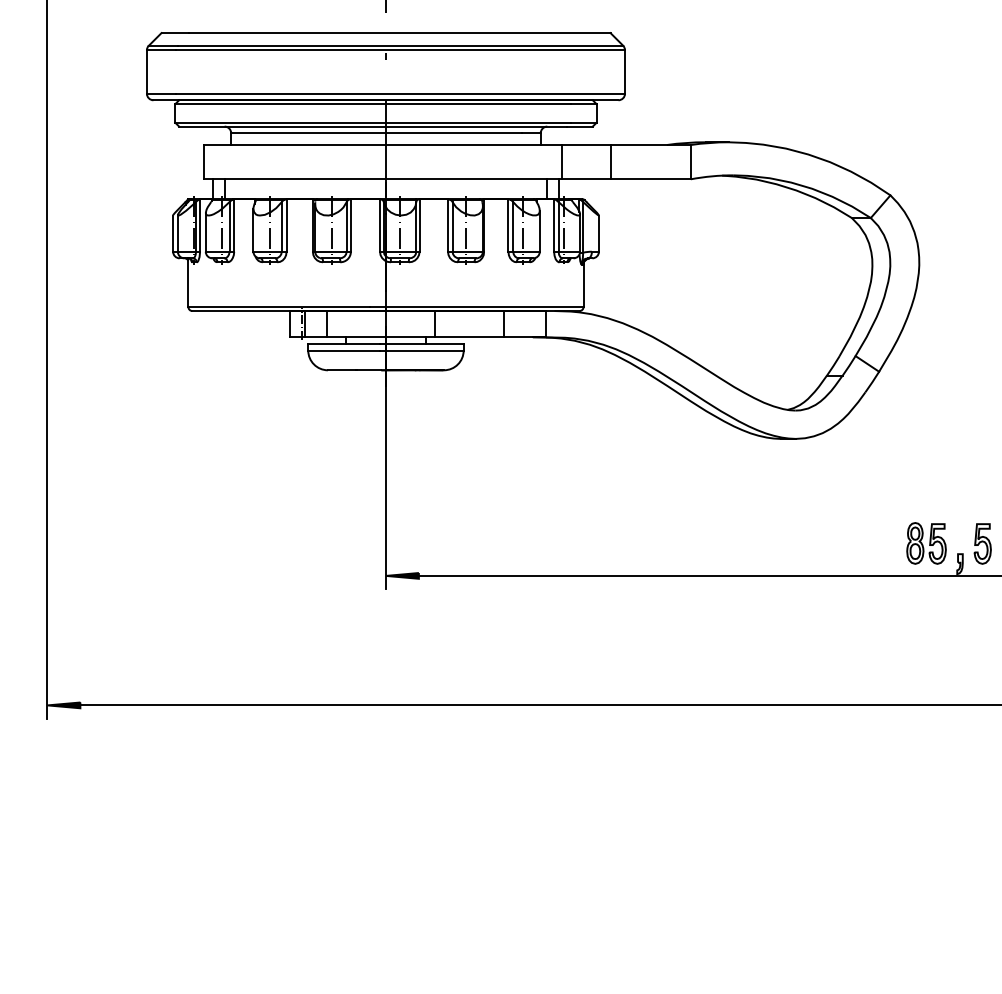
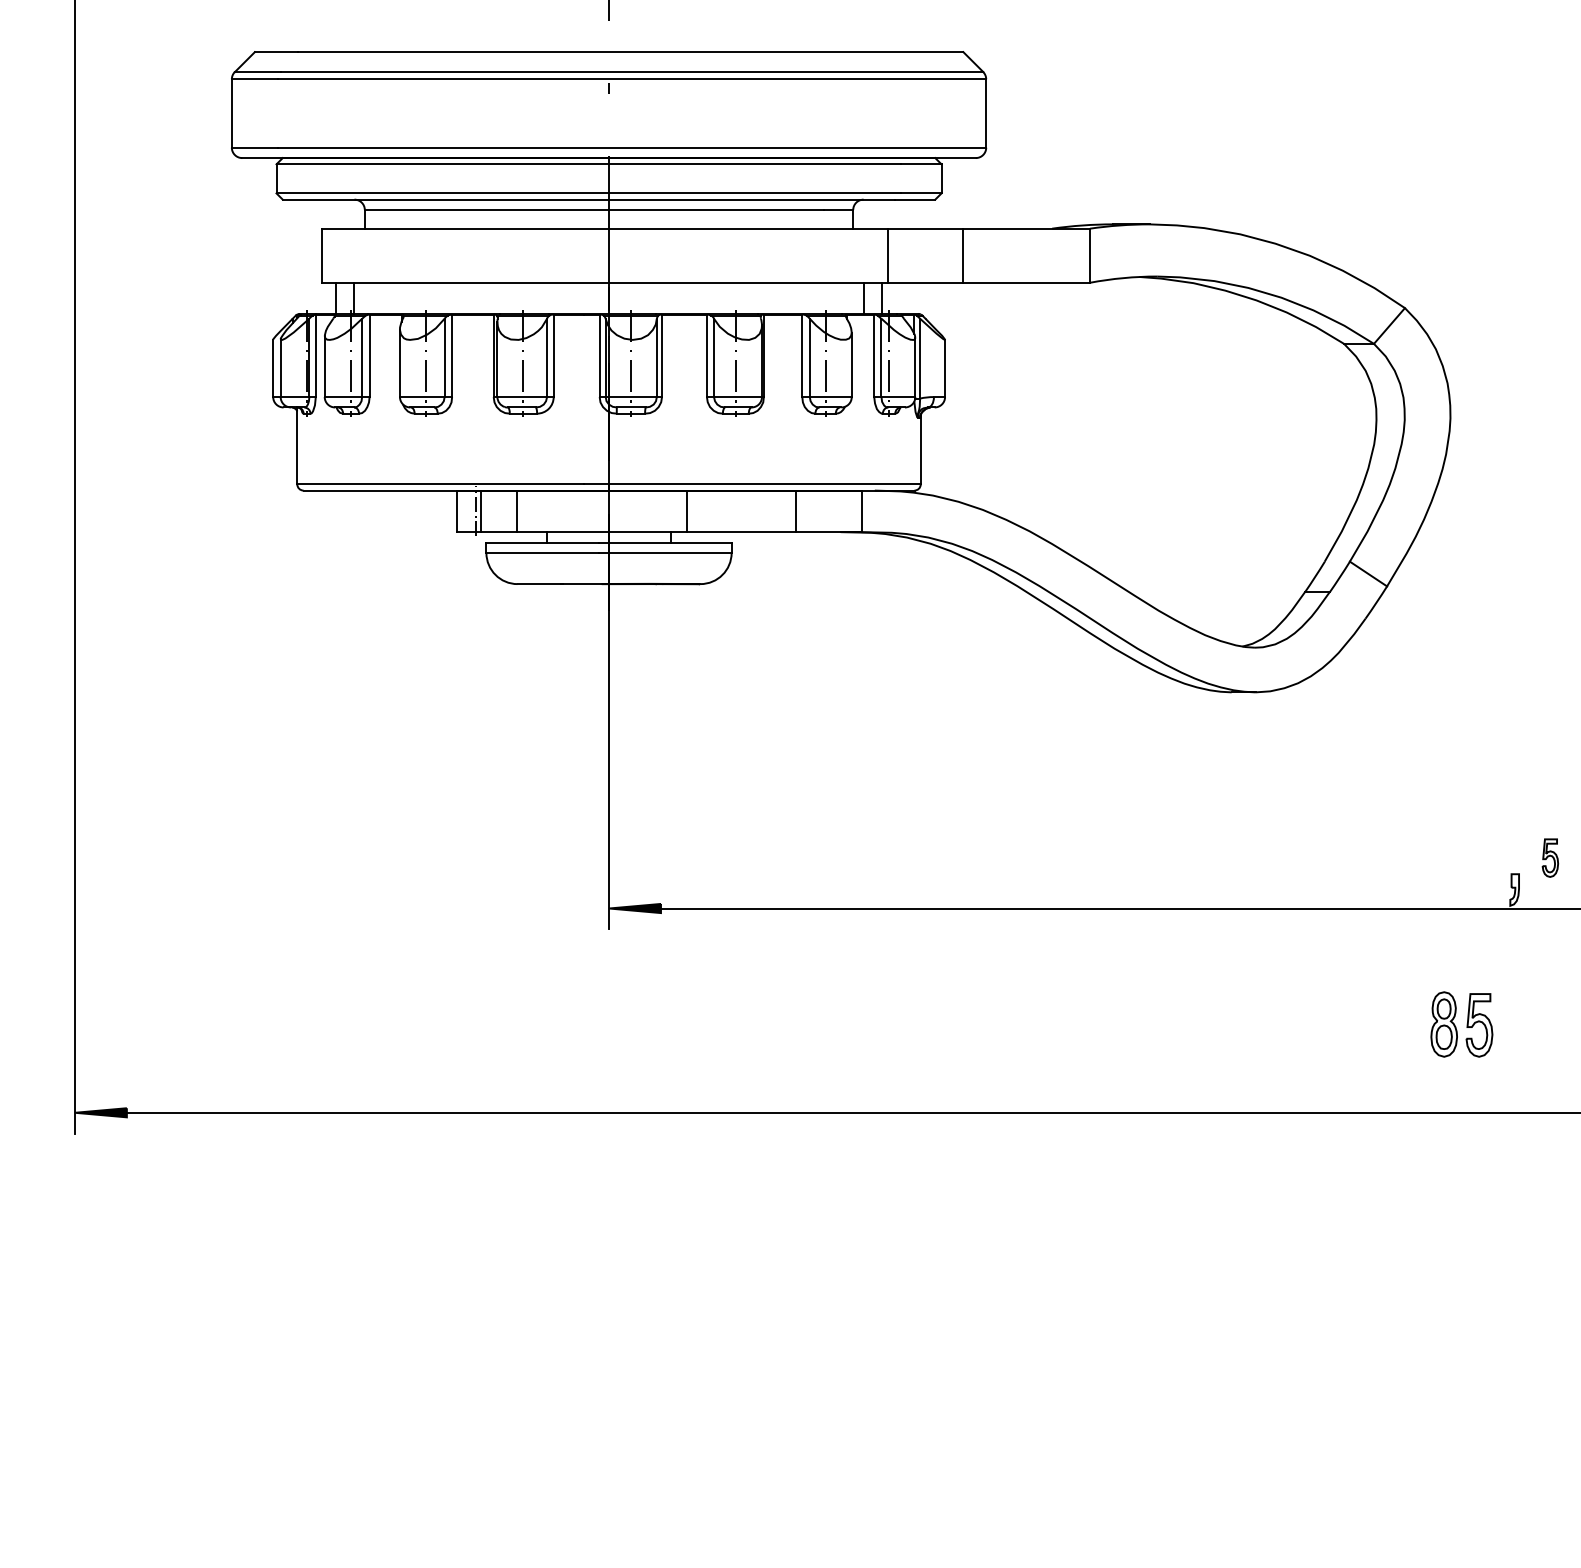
part: (926, 543) -> (1461, 1024), moved
part: (982, 543) -> (1550, 857), size x0.6

